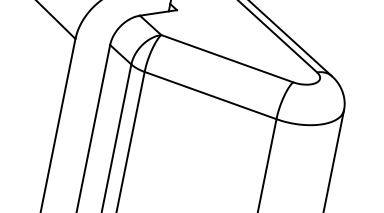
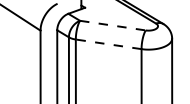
line: (228, 58) -> (113, 25), solid -> dashed
line: (210, 95) -> (108, 44), solid -> dashed

